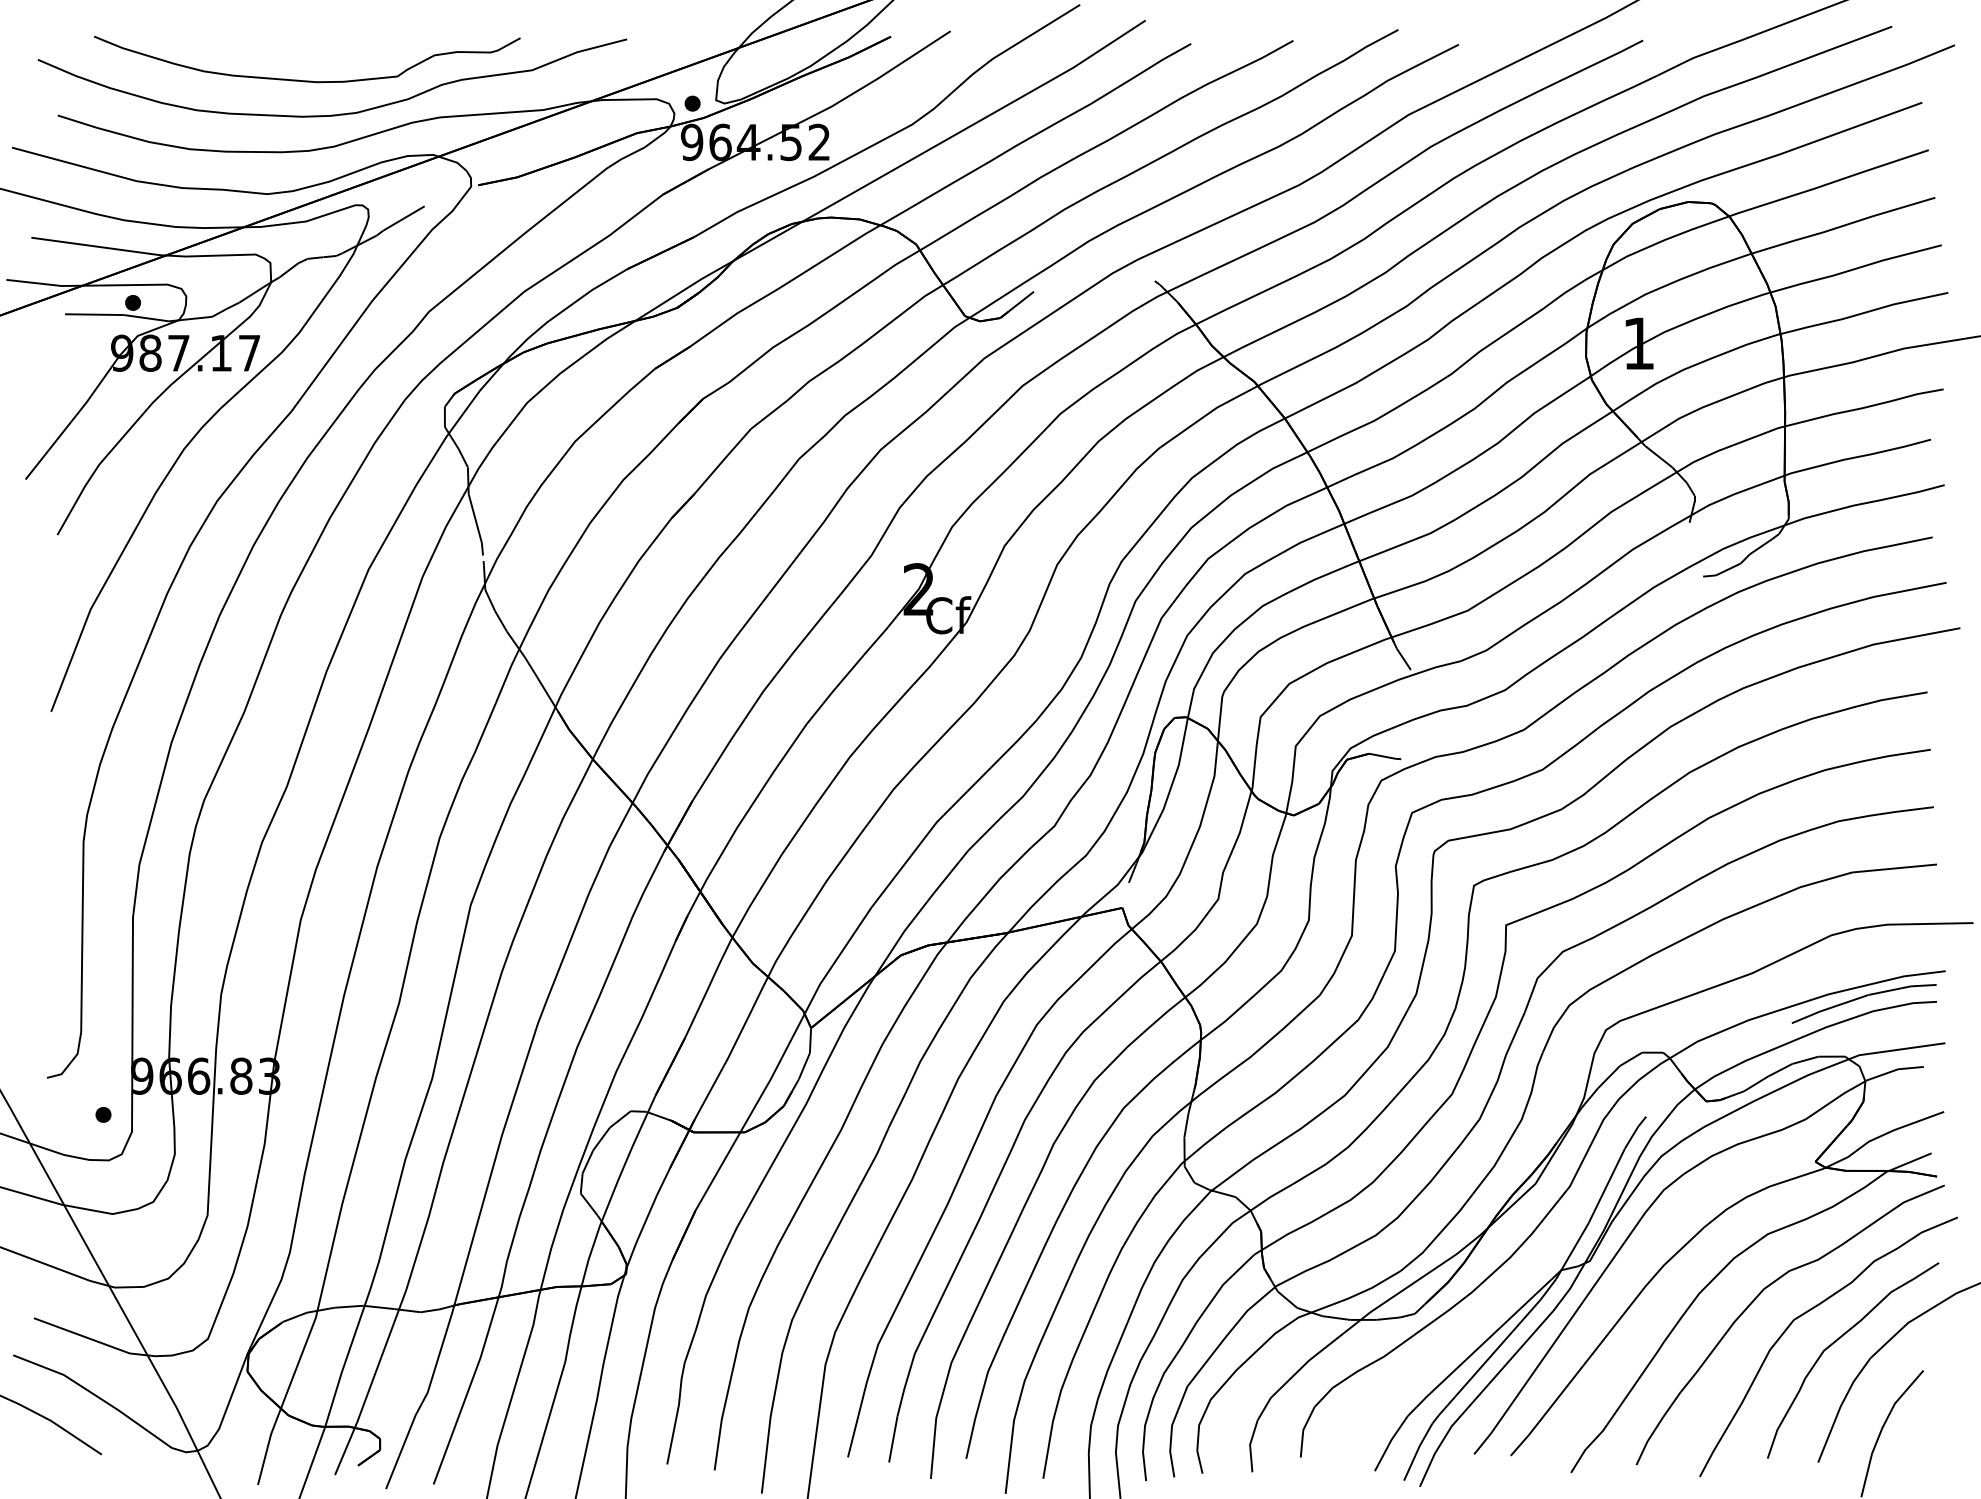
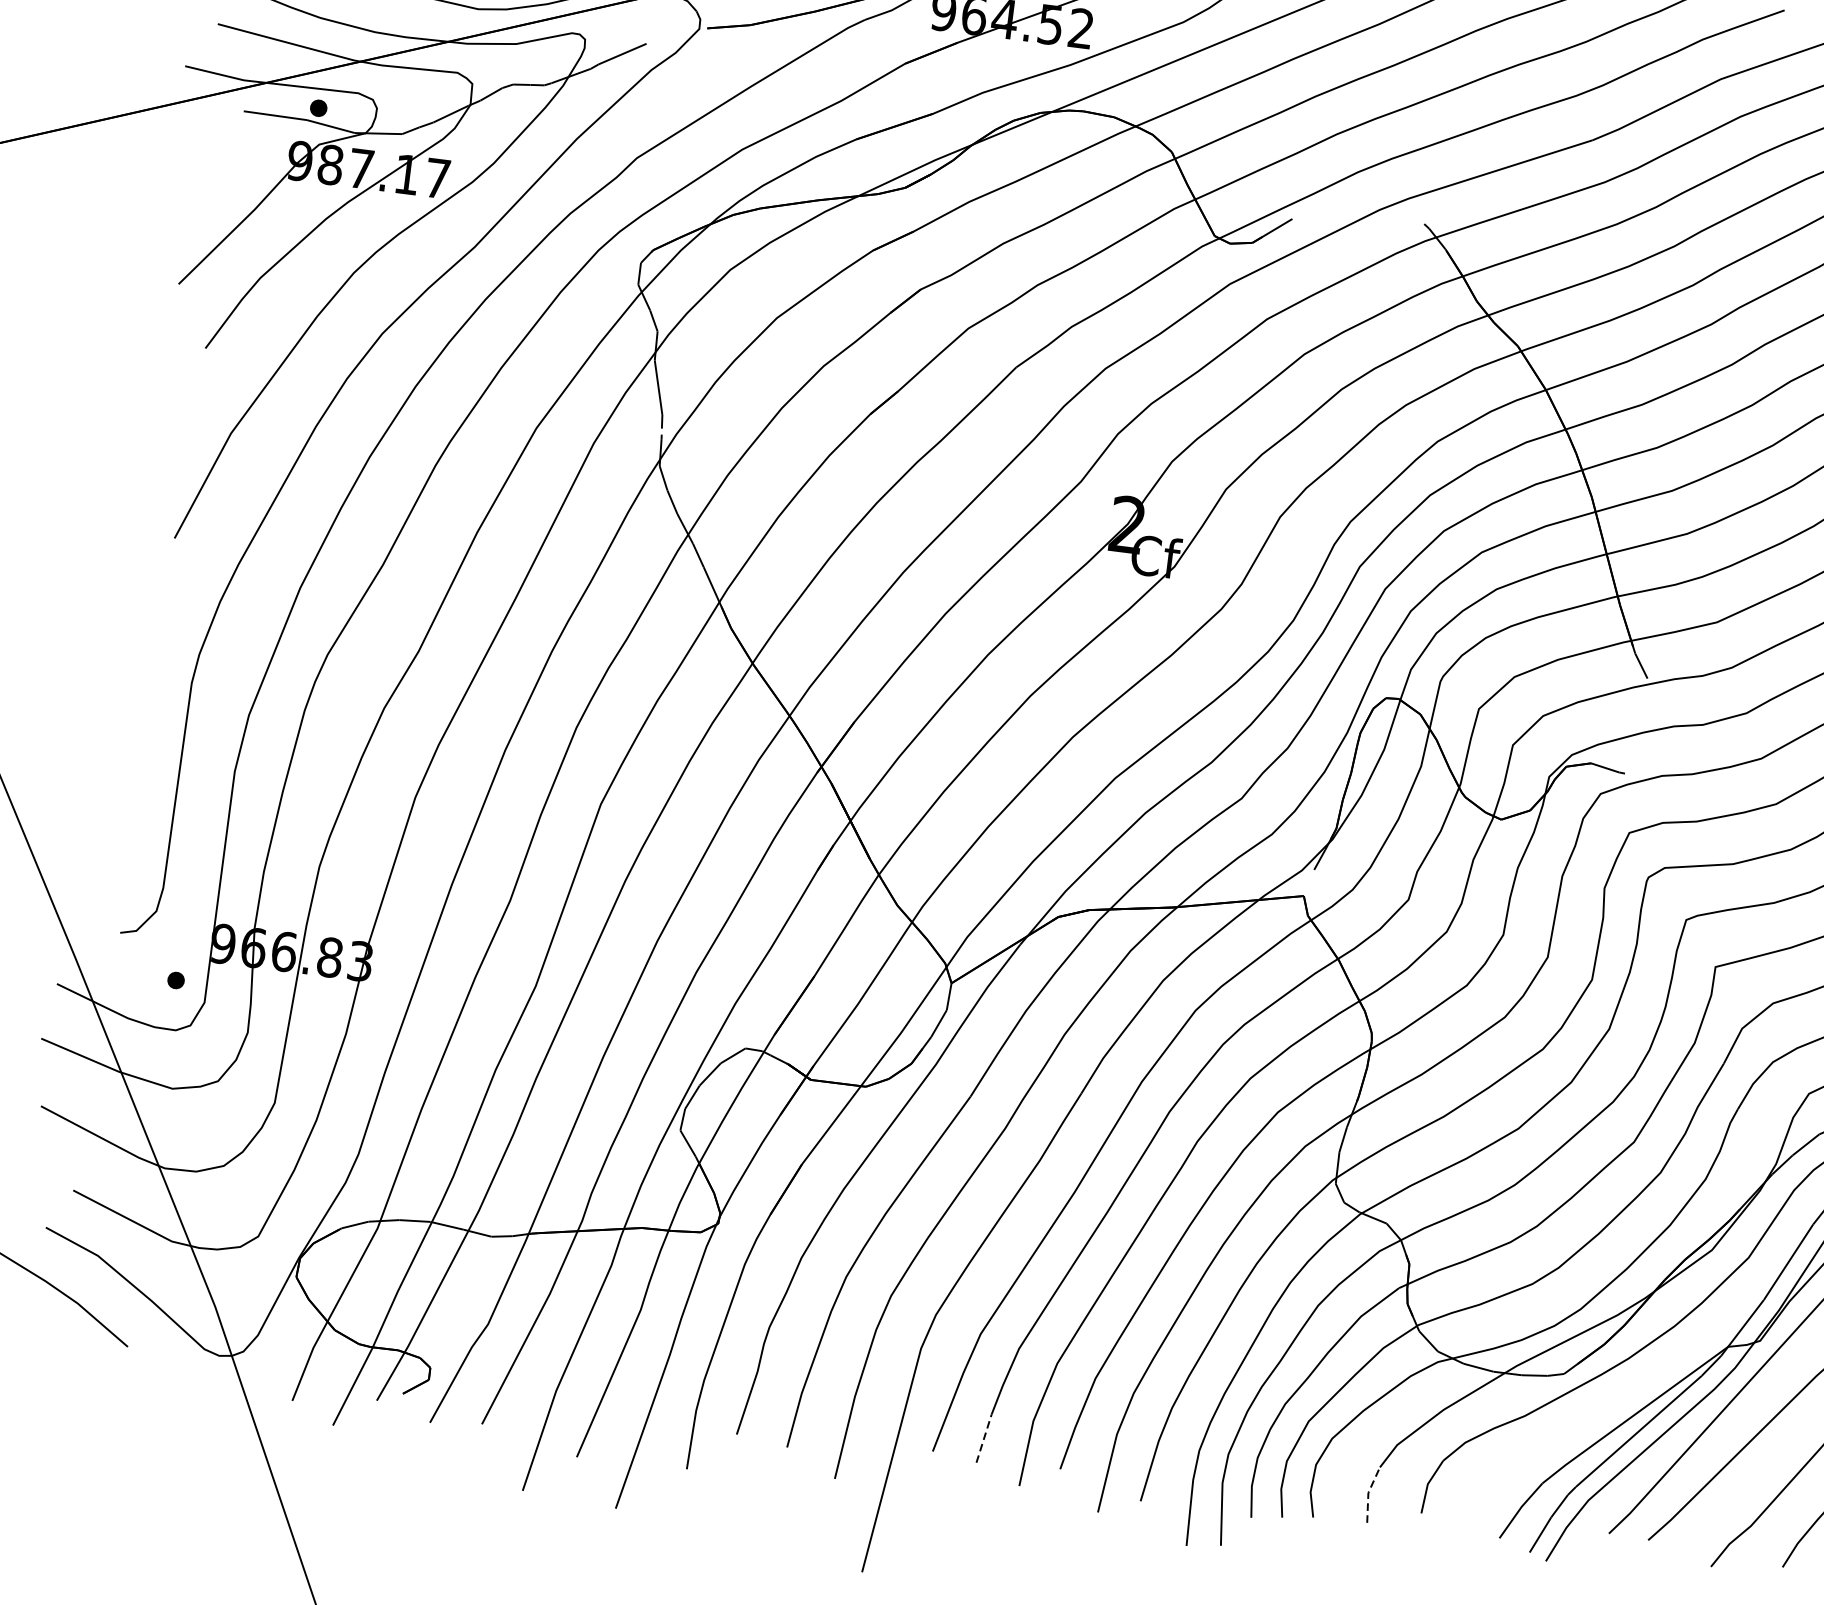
line: (893, 1439) -> (984, 1438), solid -> dashed
line: (1250, 1444) -> (1368, 1492), solid -> dashed

